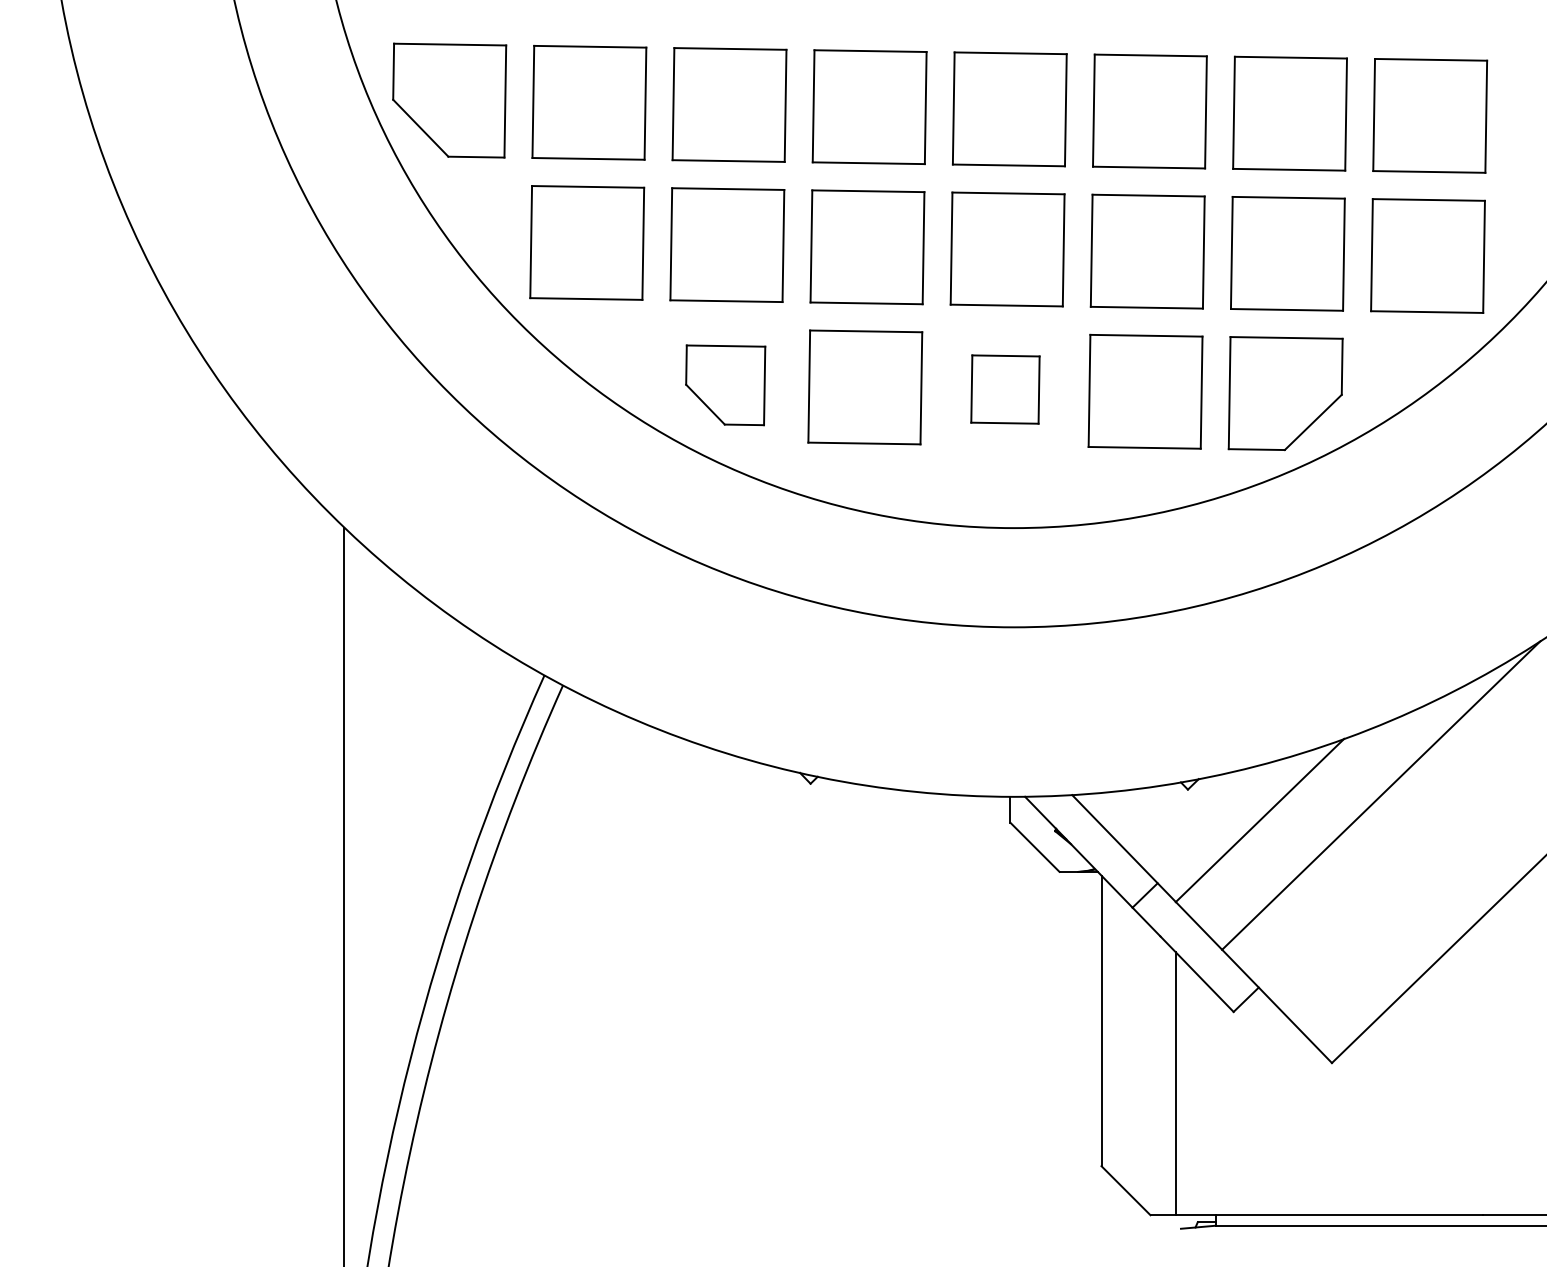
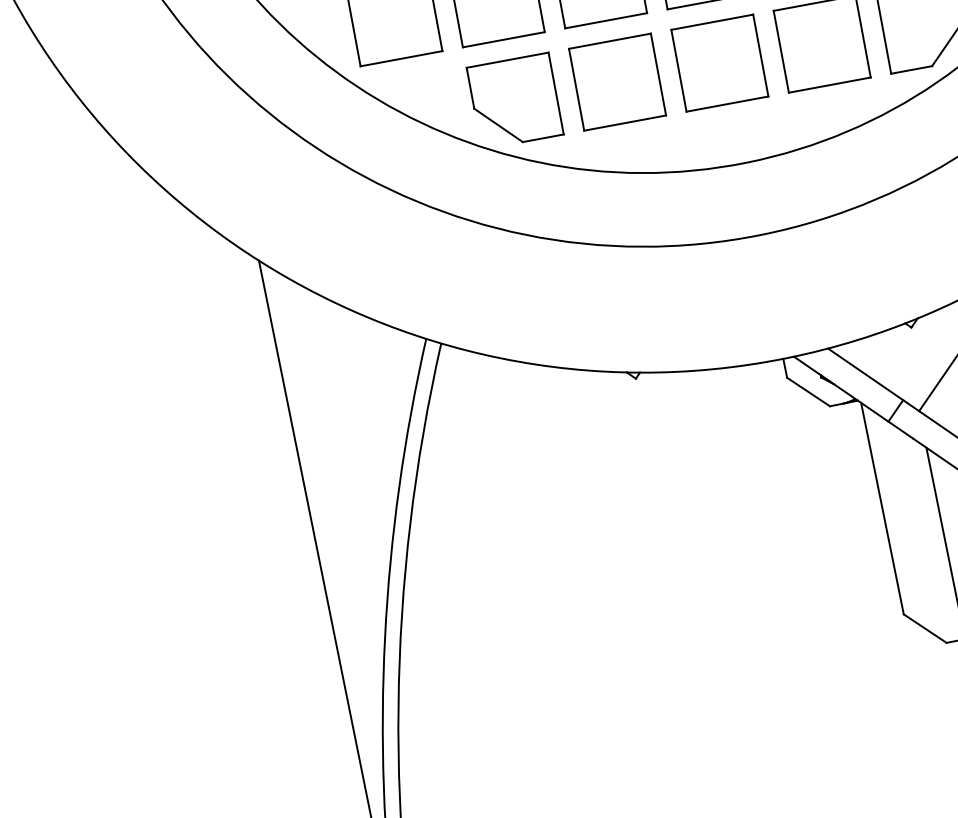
part: (725, 385) -> (515, 101), size x1.43
part: (1005, 389) -> (719, 63), size x1.67

